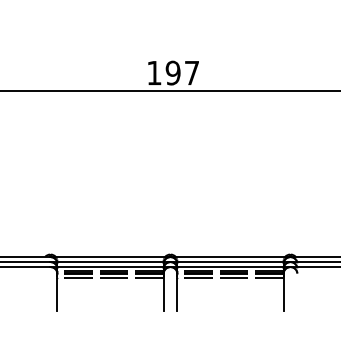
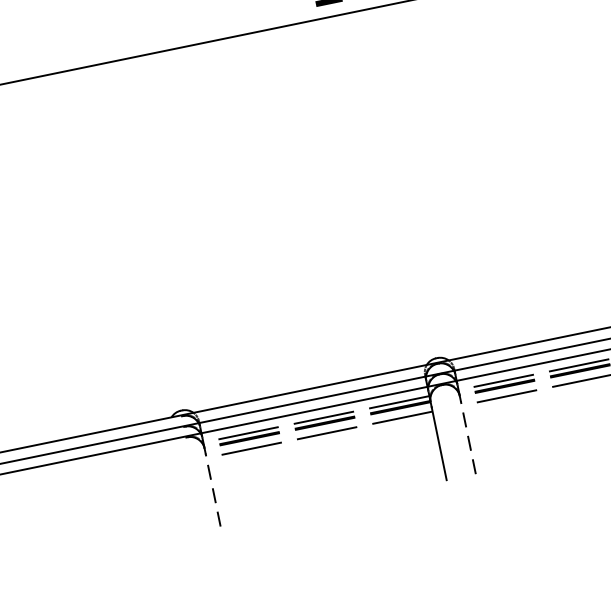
line: (57, 292) -> (213, 488), solid -> dashed
line: (177, 292) -> (468, 435), solid -> dashed

